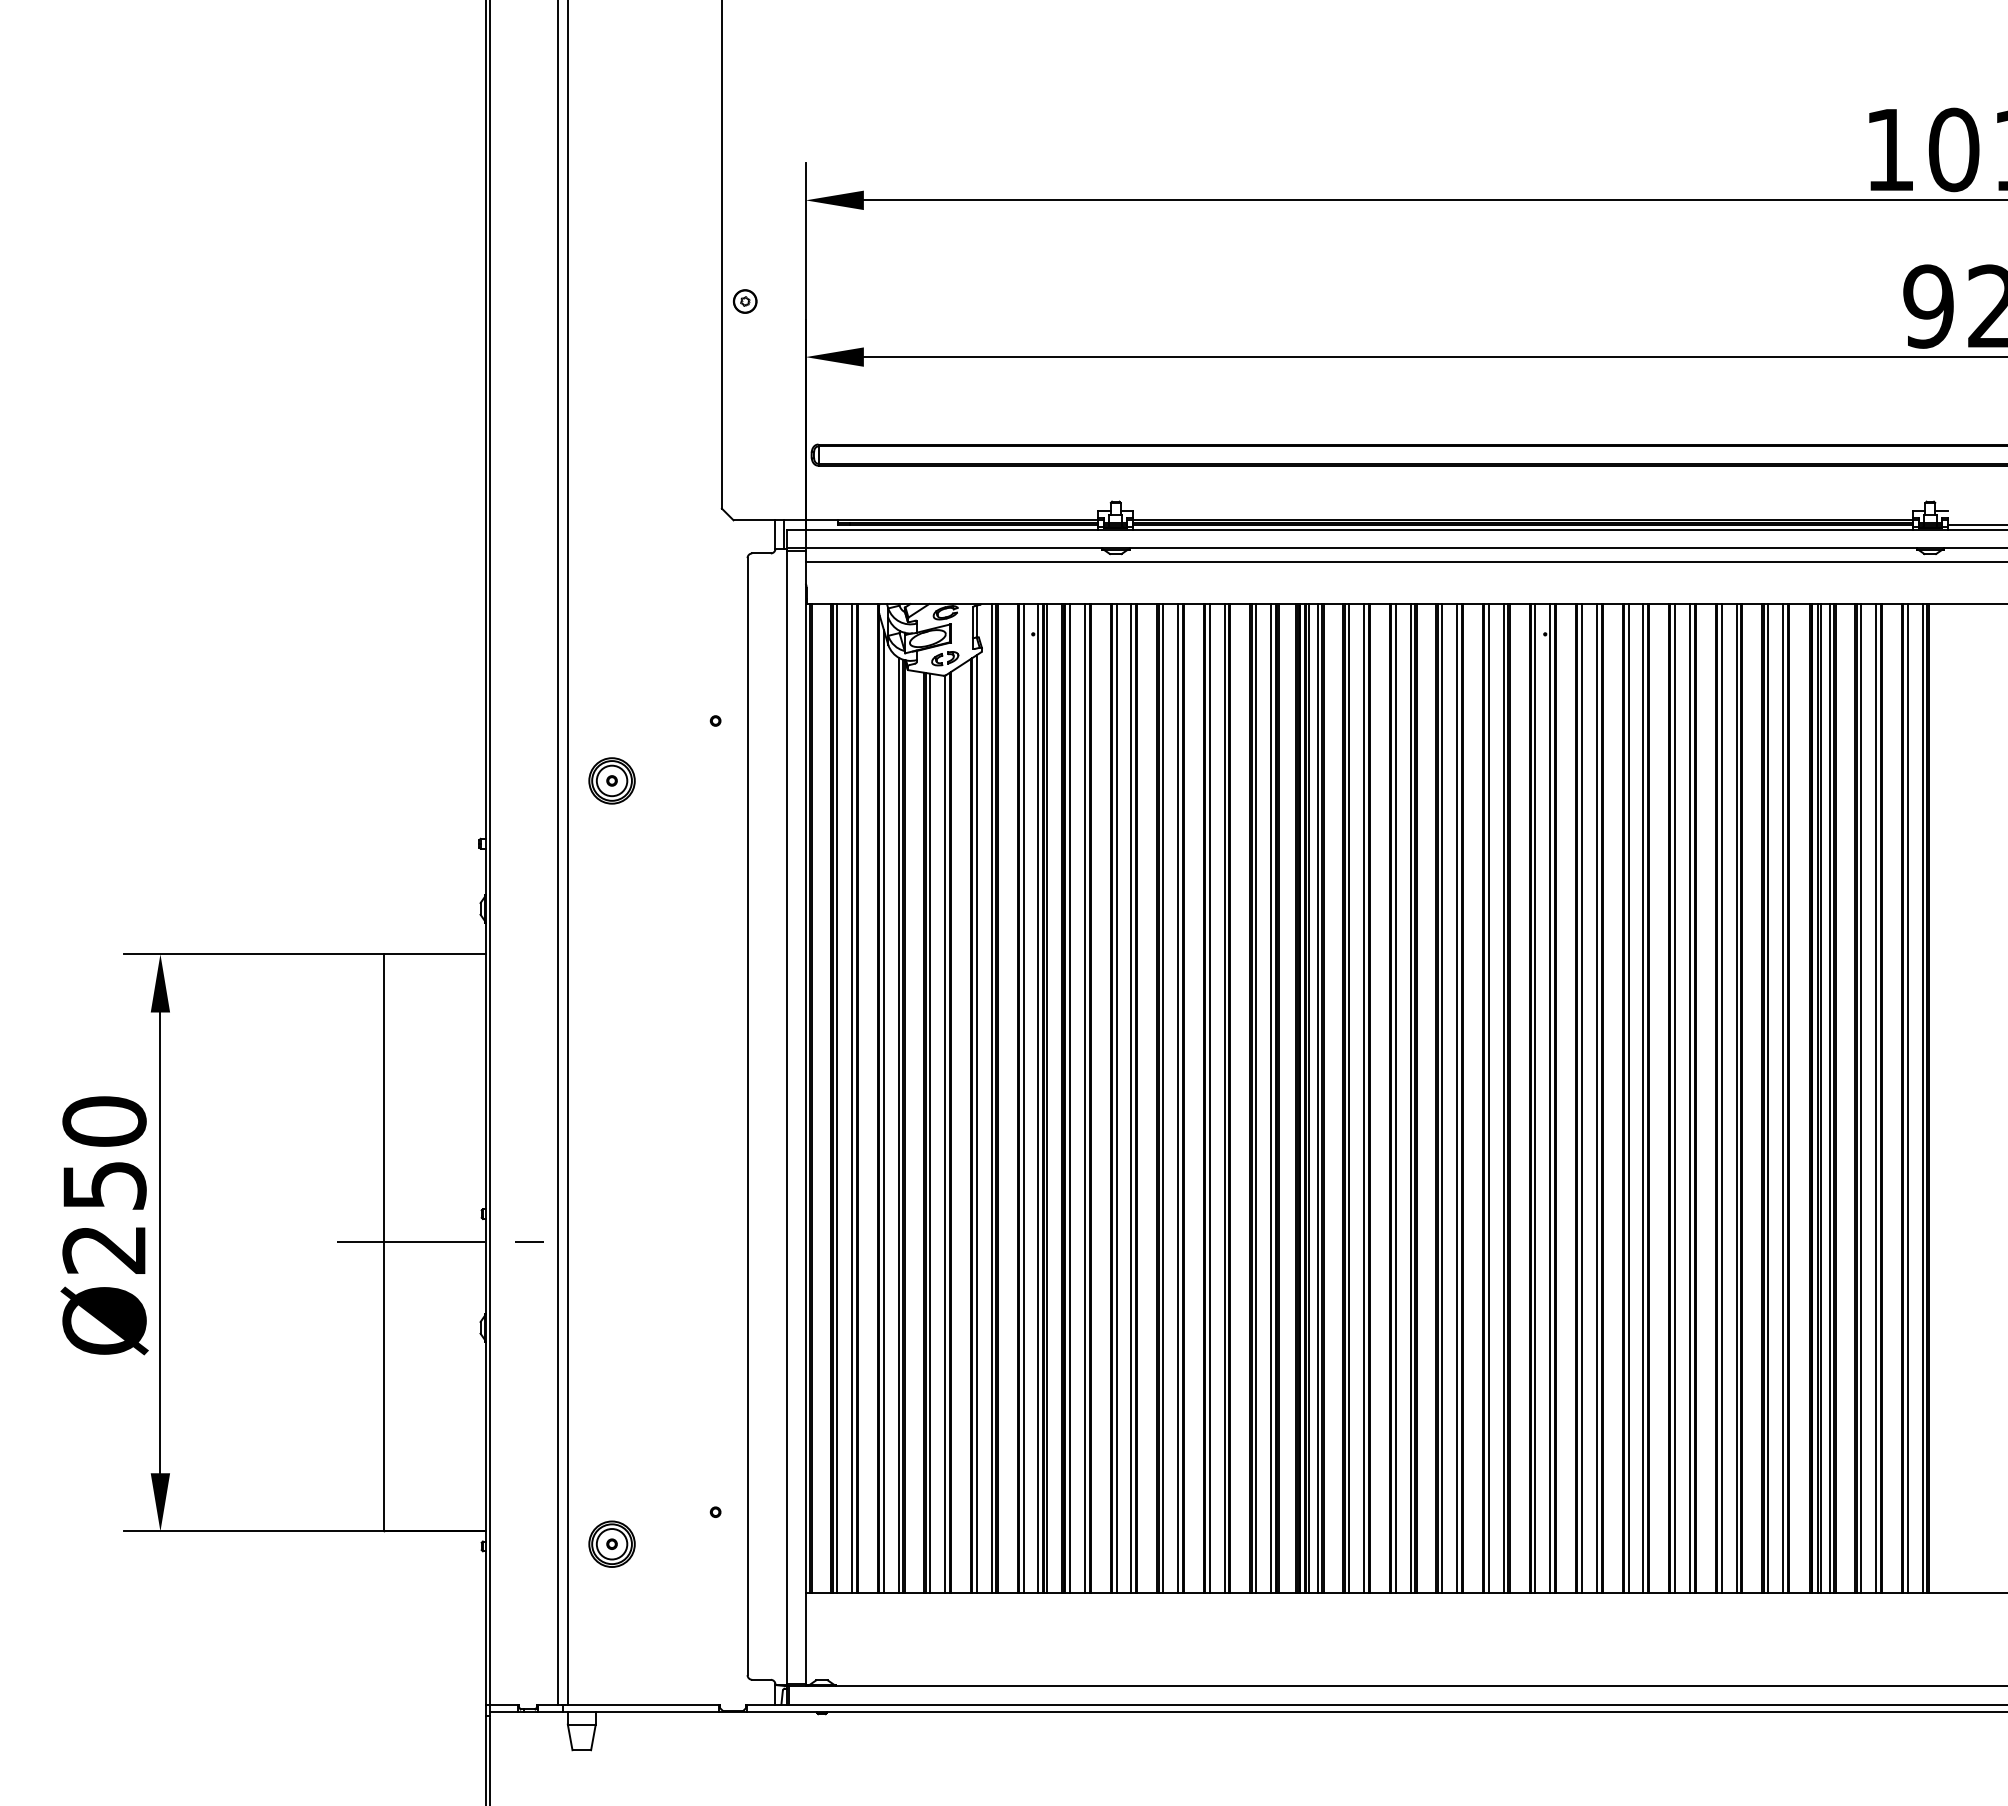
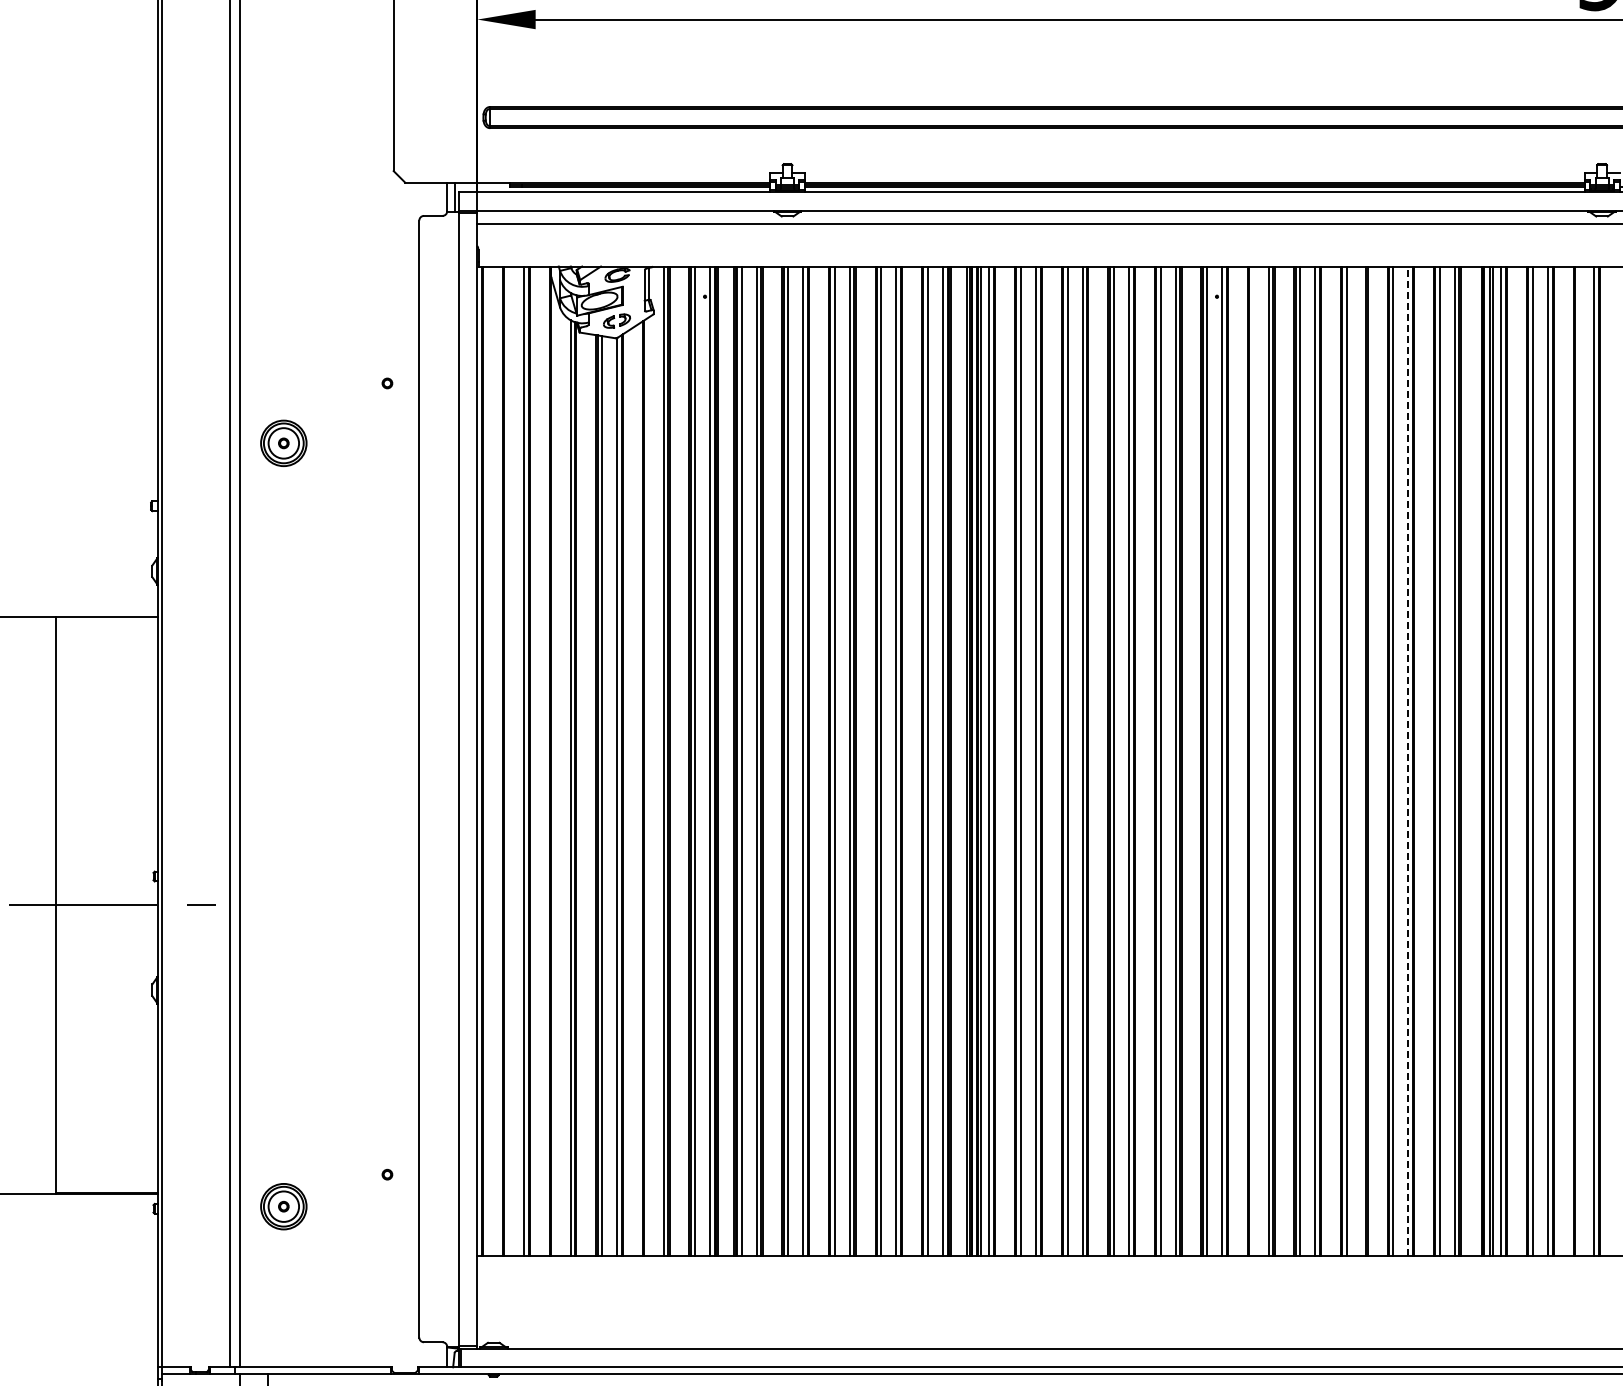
line: (837, 1098) -> (509, 760), removed
line: (1582, 1098) -> (1254, 760), removed
line: (1689, 1098) -> (1361, 760), removed
line: (1736, 1098) -> (1408, 760), solid -> dashed
line: (1907, 1098) -> (1579, 760), removed
line: (883, 1111) -> (555, 773), removed
line: (976, 1124) -> (648, 786), removed

